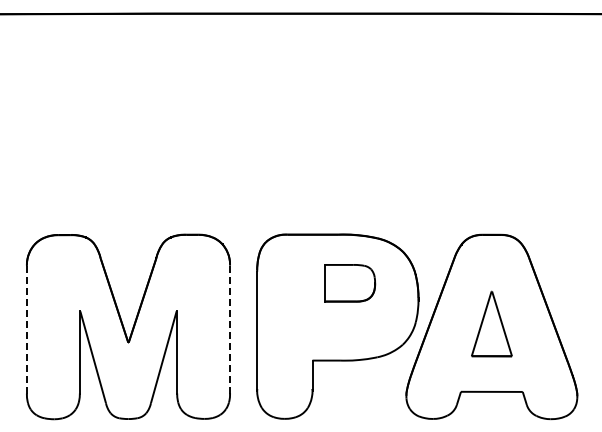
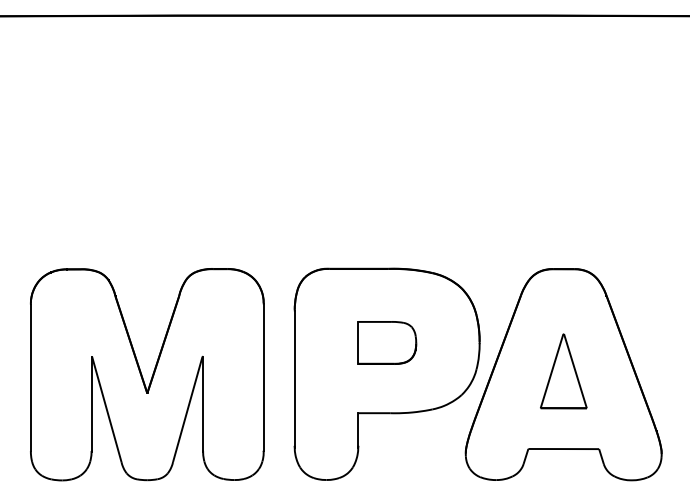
part: (350, 283) -> (387, 343), moved
line: (230, 329) -> (264, 377), dashed -> solid
line: (26, 330) -> (30, 378), dashed -> solid

